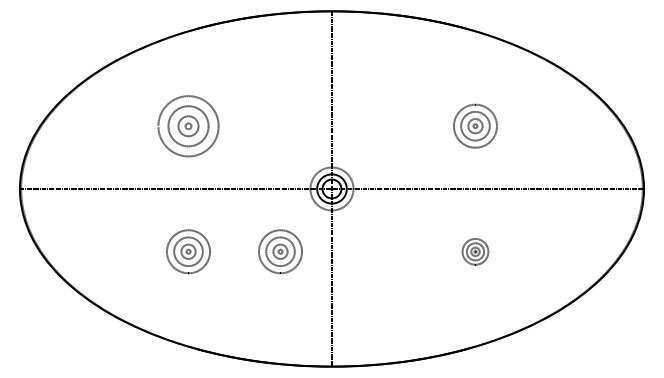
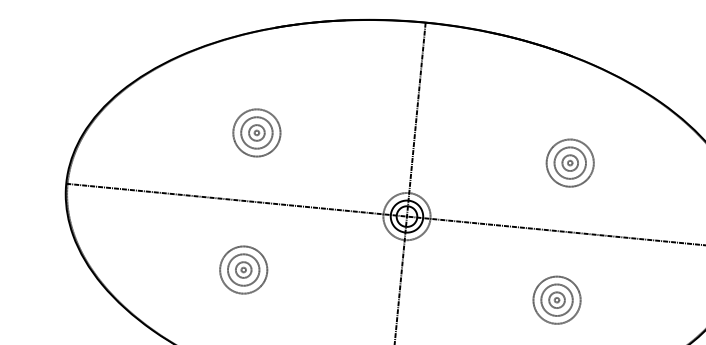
part: (188, 125) -> (256, 132), size x0.71
part: (280, 251) -> (344, 279), removed
part: (475, 251) -> (557, 299), size x1.67

